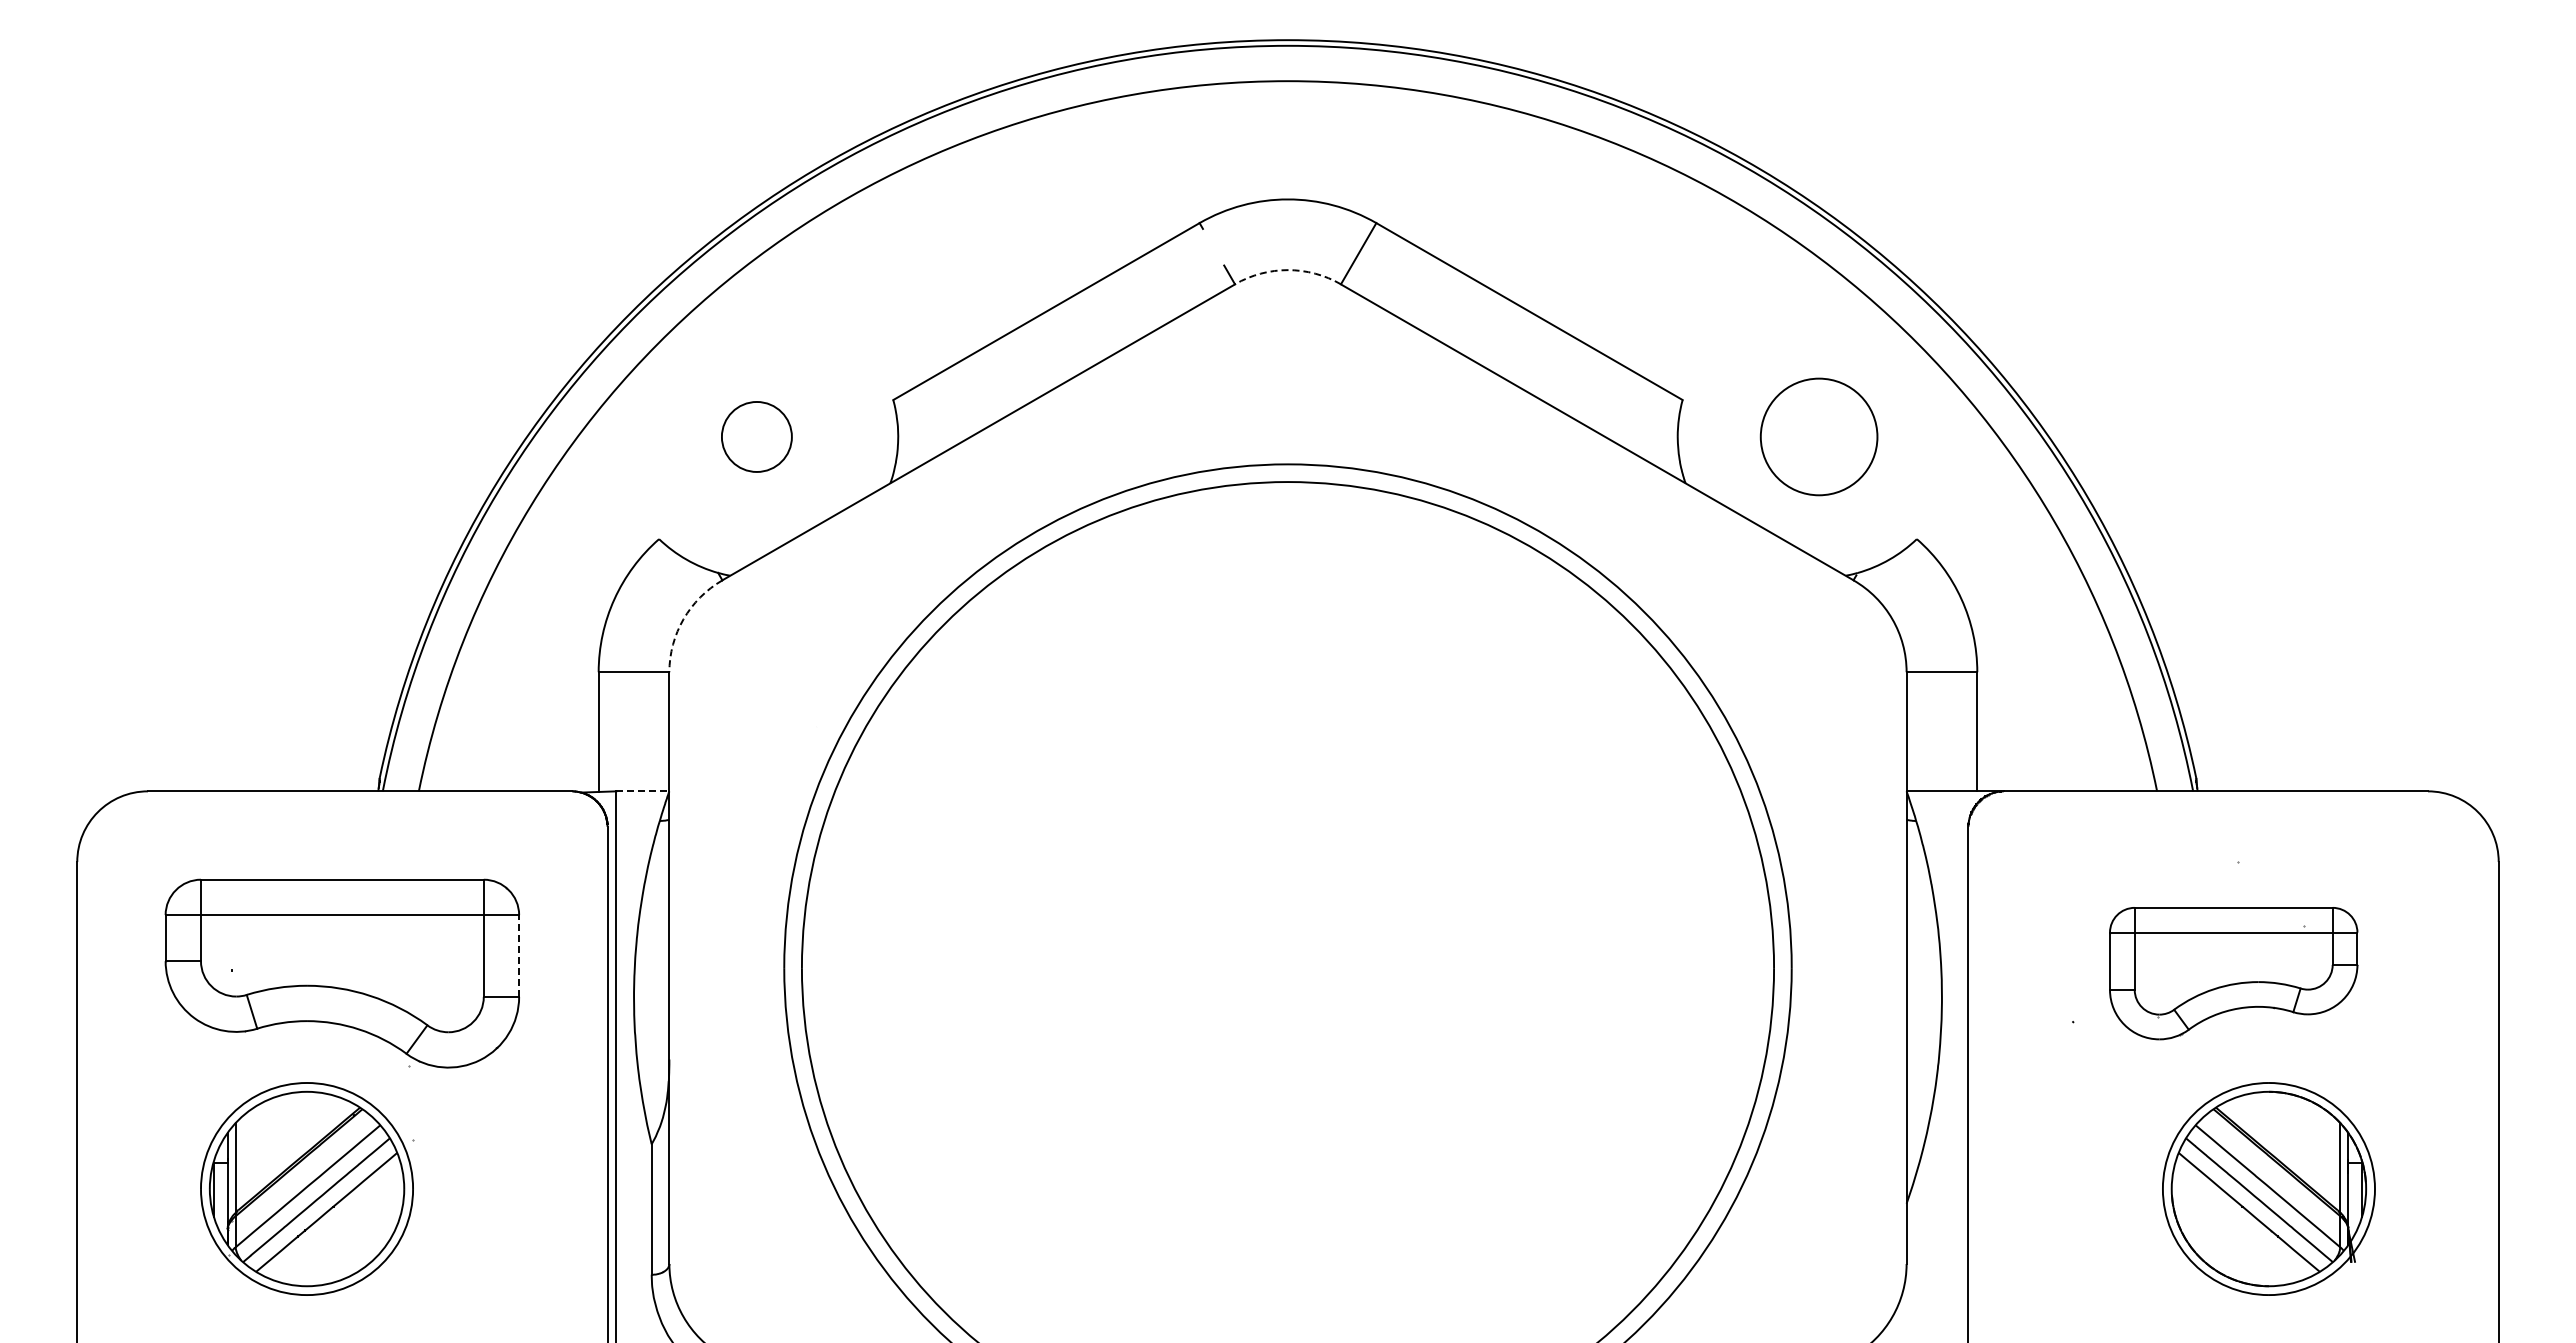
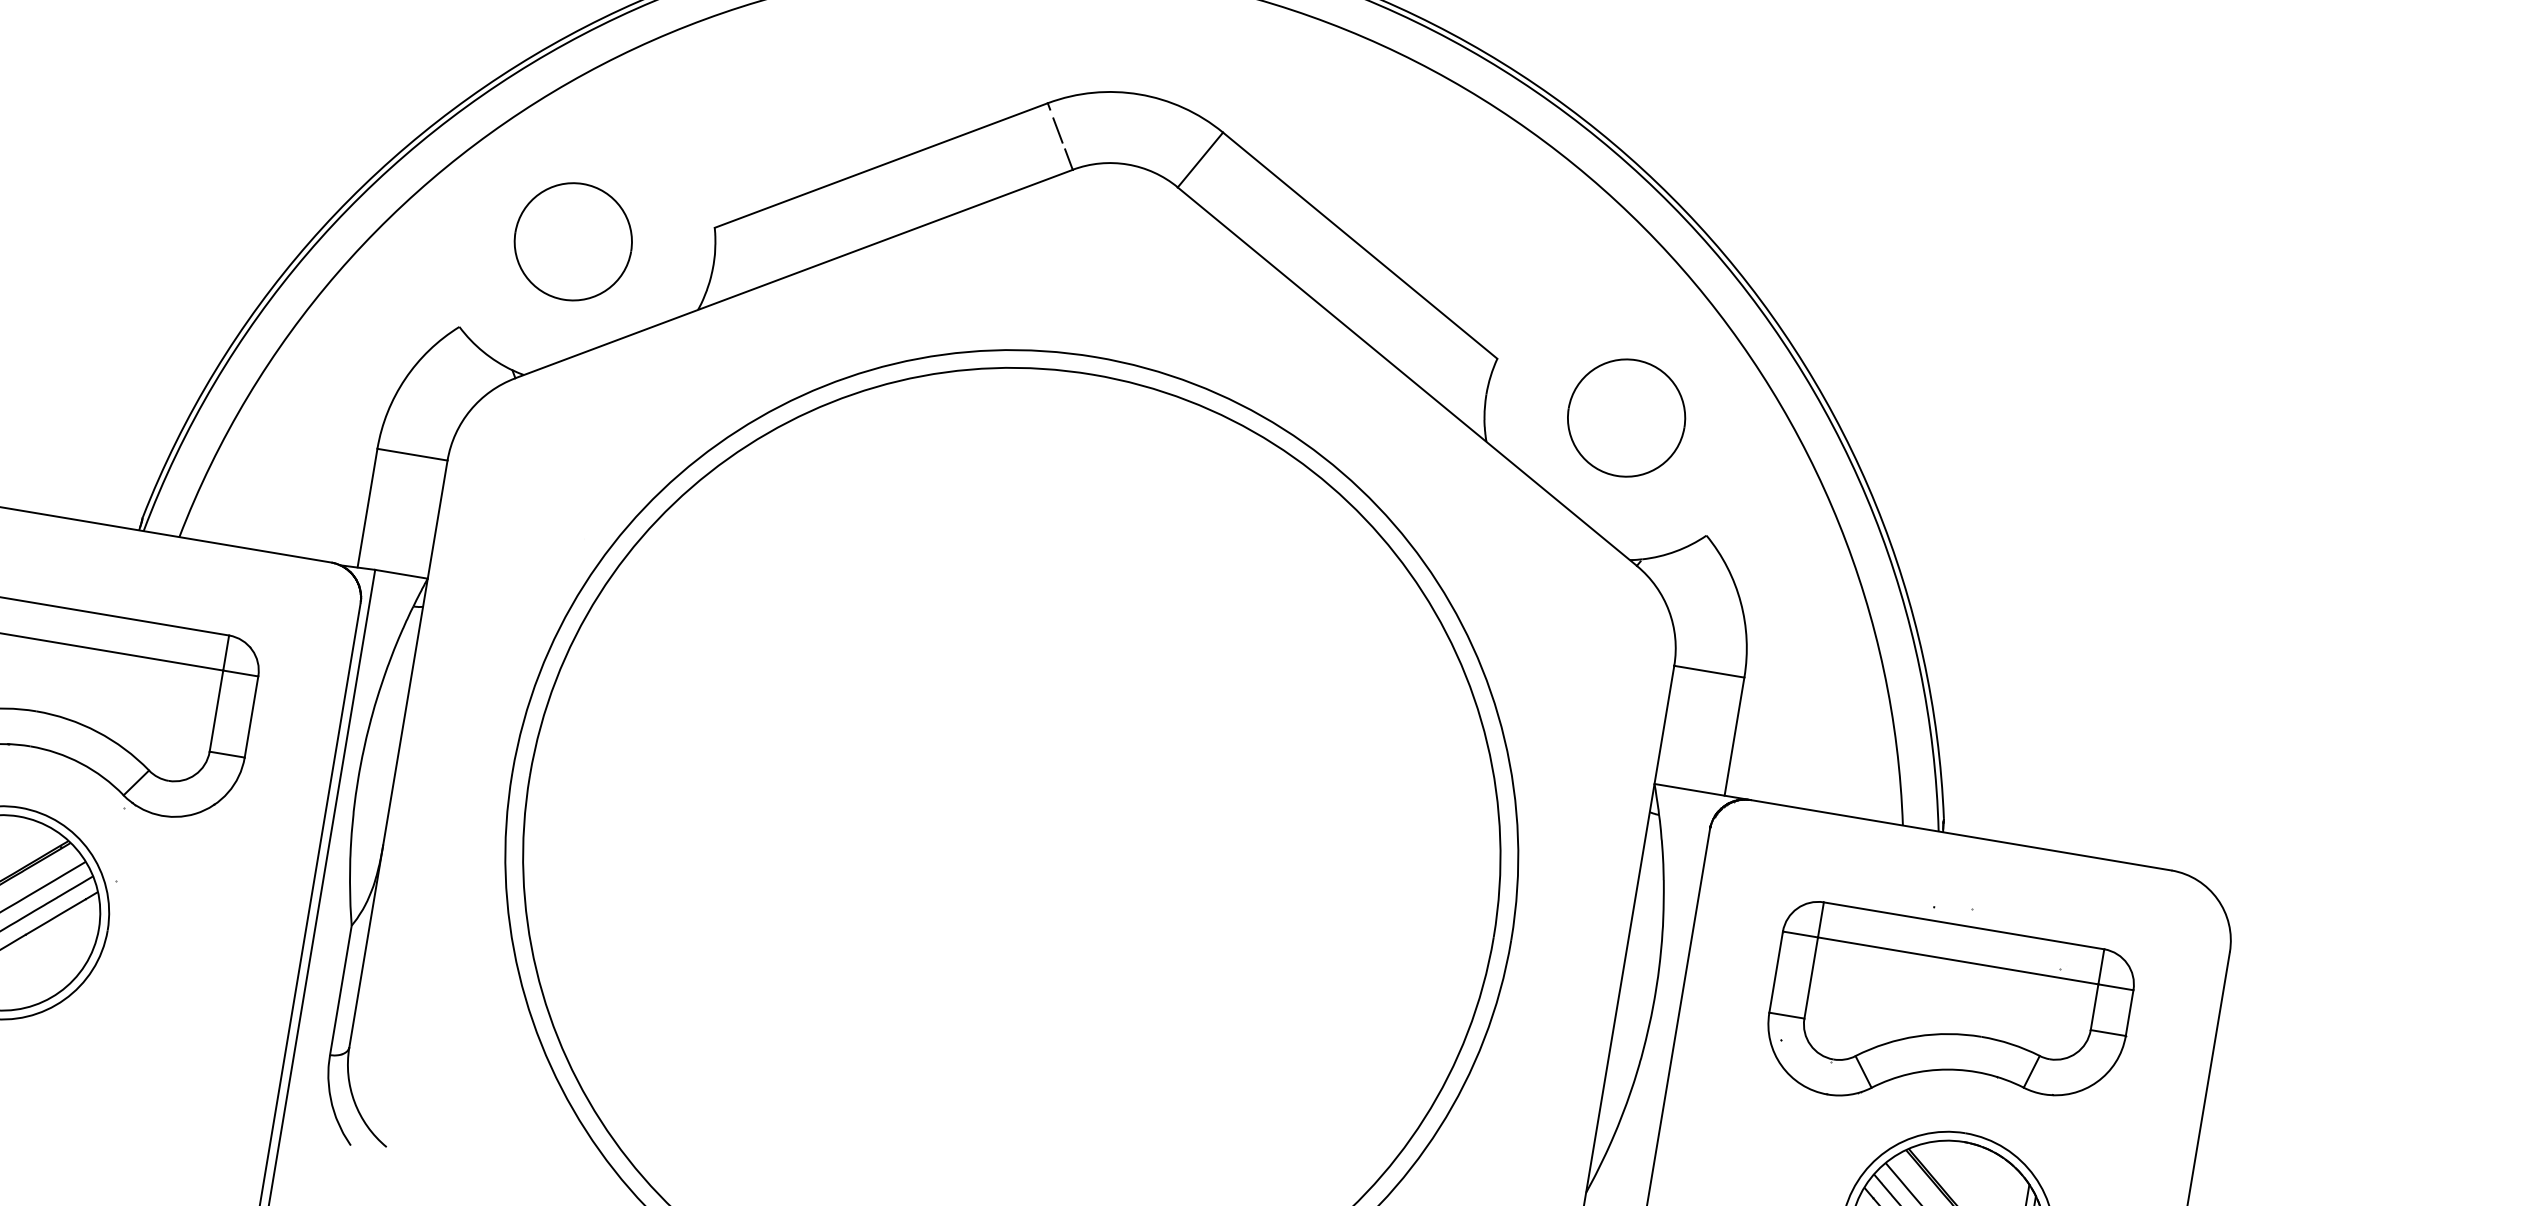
line: (1213, 248) -> (1057, 130), added
arc: (1288, 270) -> (1128, 164), dashed -> solid
part: (756, 436) -> (573, 241), size x1.67
arc: (683, 619) -> (470, 410), dashed -> solid
line: (642, 791) -> (401, 574), dashed -> solid
line: (519, 956) -> (251, 717), dashed -> solid
part: (2233, 973) -> (1948, 1018), size x1.43

